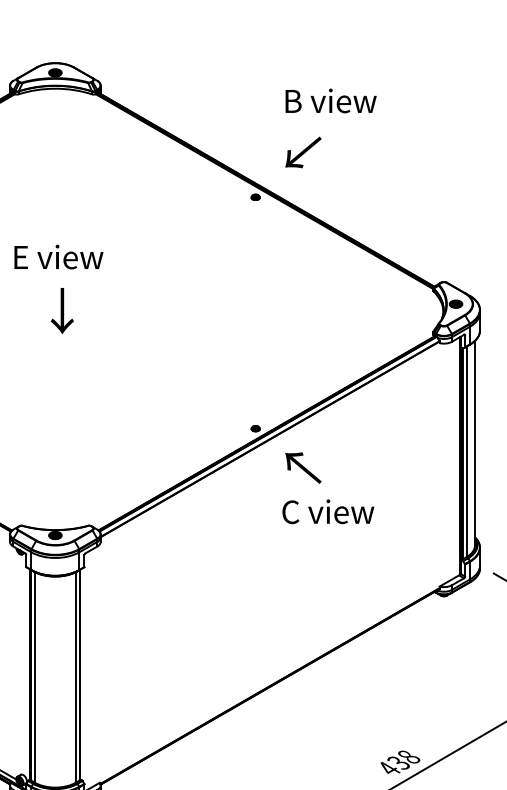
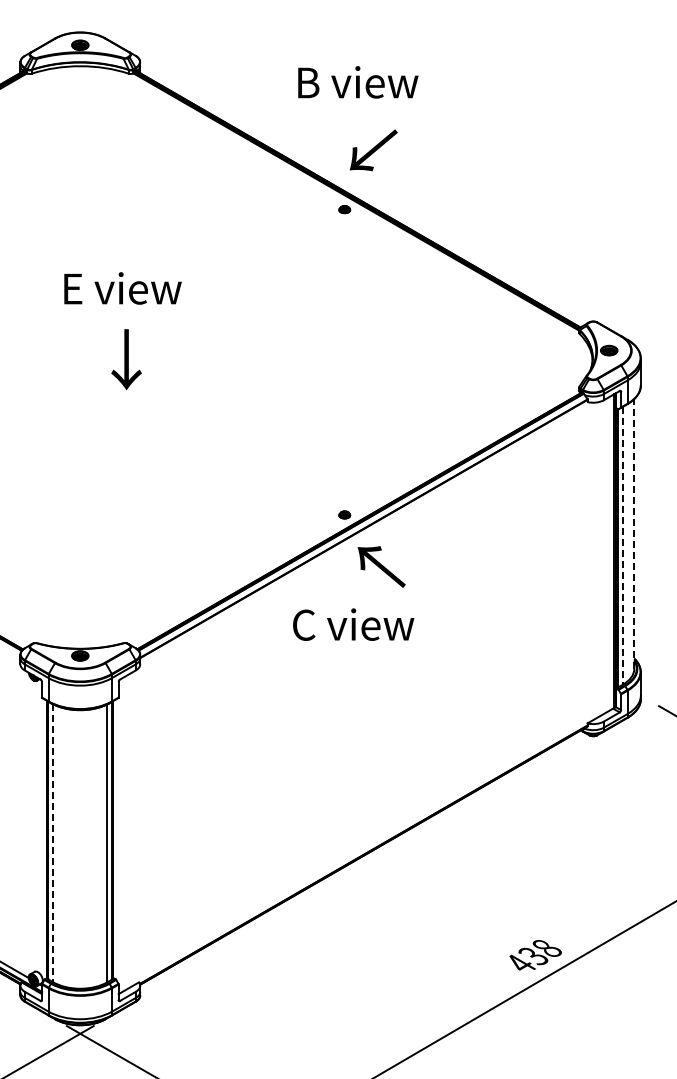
text: (331, 101) -> (358, 82), moved
text: (303, 152) -> (373, 150), moved
text: (58, 257) -> (122, 288), moved
text: (62, 310) -> (126, 359), moved
line: (475, 443) -> (634, 534), solid -> dashed
line: (466, 451) -> (623, 545), solid -> dashed
text: (303, 467) -> (381, 566), moved
text: (328, 511) -> (353, 624), moved
line: (35, 677) -> (53, 843), solid -> dashed

